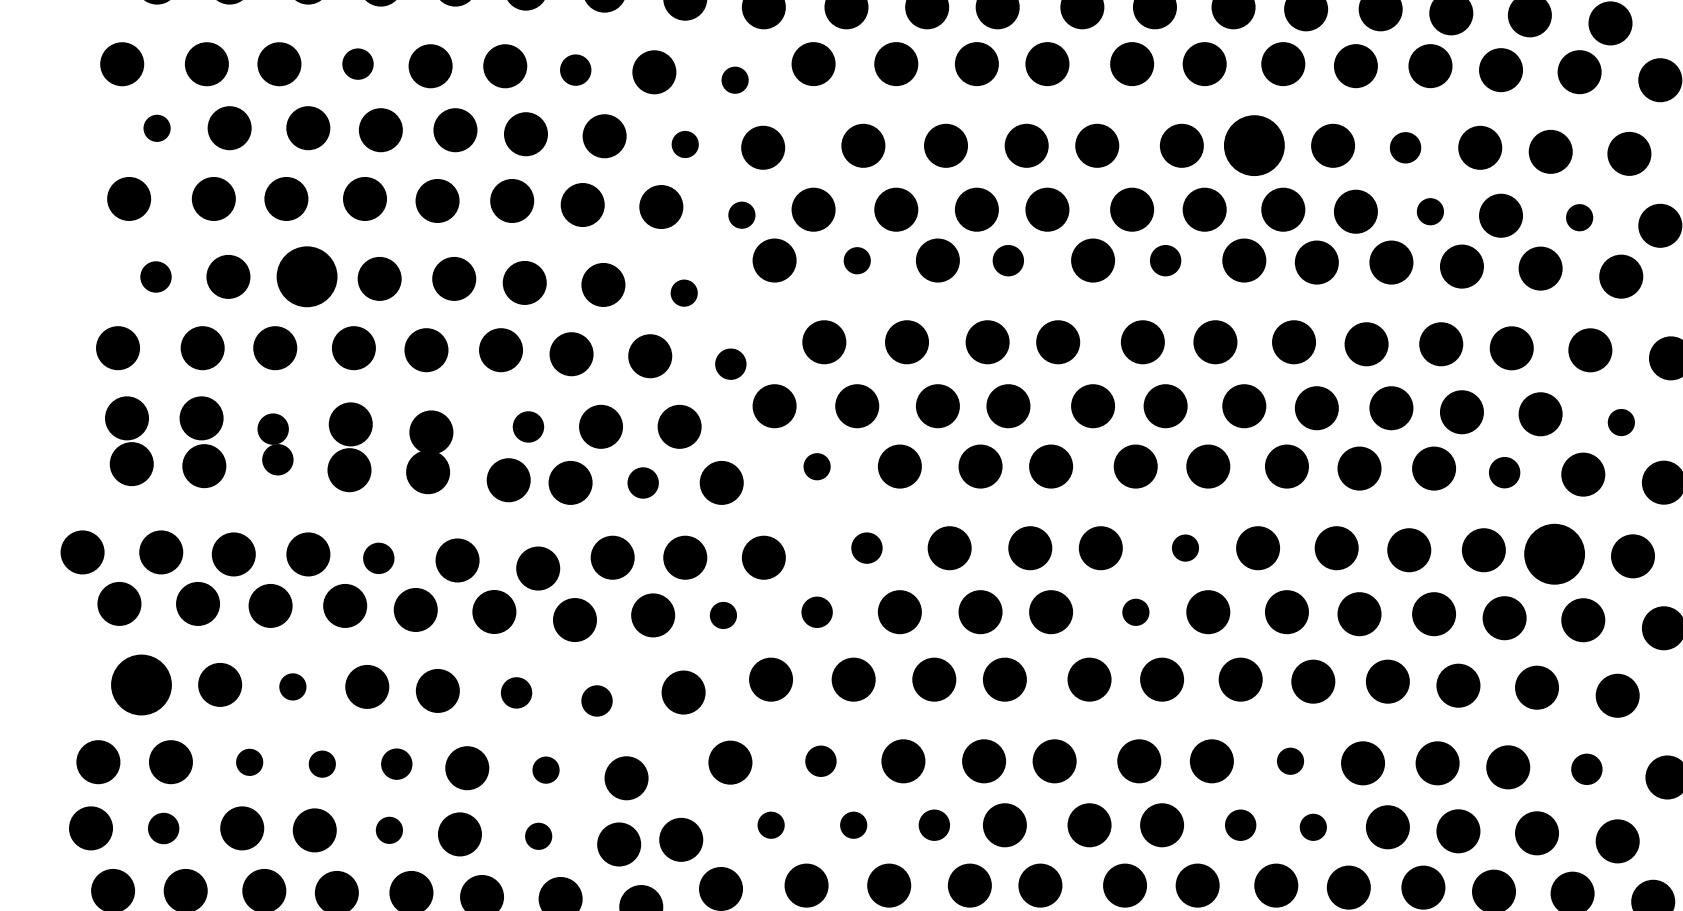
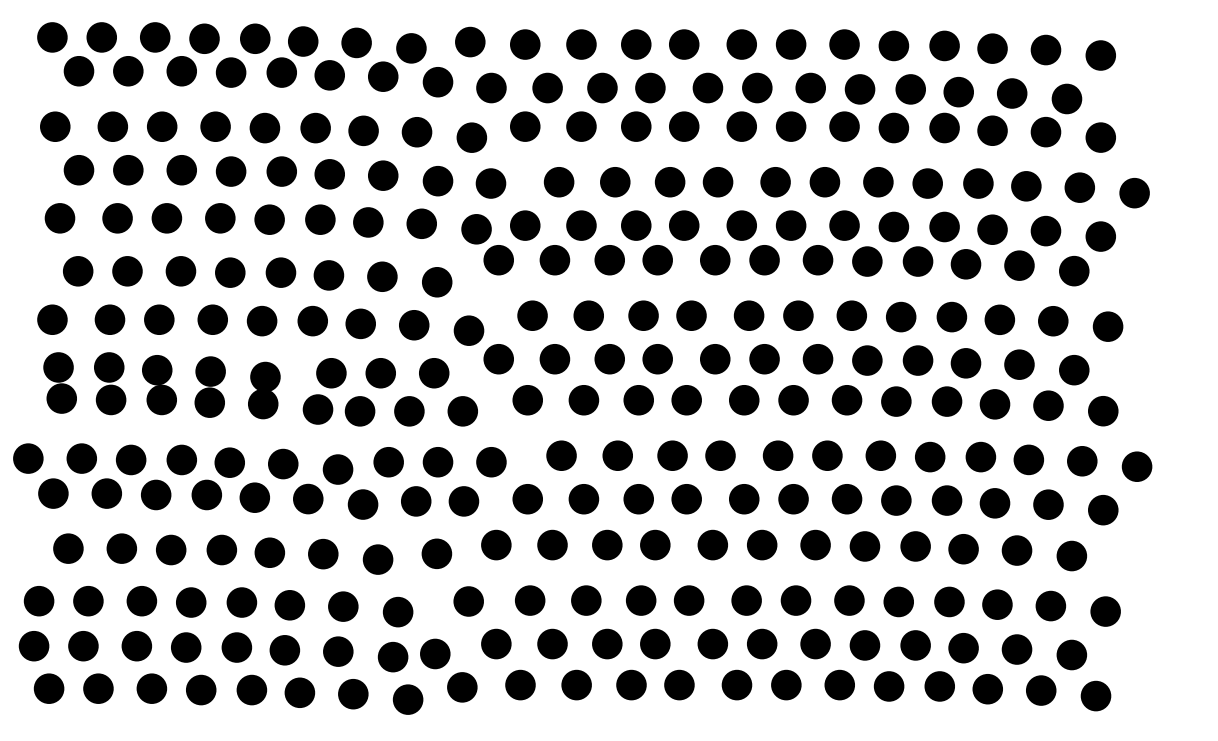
part: (357, 63) -> (215, 126), size x1.43
part: (575, 69) -> (363, 130), size x1.43
part: (734, 80) -> (471, 137), size x1.67
part: (156, 128) -> (78, 170), size x1.67
part: (684, 144) -> (437, 181), size x1.67
part: (1253, 146) -> (824, 182), size x0.71
part: (1405, 147) -> (927, 183), size x1.43
part: (1430, 210) -> (944, 226), size x1.67
part: (741, 215) -> (476, 229), size x1.67
part: (1578, 216) -> (1045, 230), size x1.67
part: (856, 261) -> (554, 260), size x1.67
part: (1008, 261) -> (657, 260), size x1.43
part: (1165, 261) -> (764, 260), size x1.43
part: (156, 277) -> (78, 271), size x1.43
part: (306, 277) -> (180, 271), size x0.71
part: (684, 293) -> (437, 282), size x1.67
part: (730, 363) -> (468, 330), size x1.43
part: (1621, 422) -> (1074, 370), size x1.67
part: (528, 427) -> (331, 373), size x1.43
part: (275, 444) -> (159, 385), size x1.43
part: (816, 466) -> (527, 400), size x1.67
part: (1503, 472) -> (994, 404), size x1.43
part: (643, 483) -> (409, 411), size x1.43
part: (866, 547) -> (561, 455), size x1.43
part: (1184, 547) -> (777, 455), size x1.67
part: (1553, 553) -> (1028, 459), size x0.71
part: (378, 558) -> (229, 462), size x1.43
part: (816, 612) -> (527, 499), size x1.43
part: (1136, 612) -> (744, 499), size x1.67
part: (722, 615) -> (463, 501), size x1.67
part: (141, 684) -> (68, 548), size x0.71
part: (293, 686) -> (171, 549), size x1.67
part: (516, 692) -> (323, 553), size x1.43
part: (596, 700) -> (377, 559), size x1.43
part: (821, 761) -> (530, 600), size x1.43
part: (1290, 761) -> (849, 600), size x1.67
part: (249, 762) -> (141, 601), size x1.67
part: (322, 764) -> (191, 602), size x1.67
part: (396, 764) -> (241, 602), size x1.43
part: (1586, 768) -> (1050, 605), size x1.43
part: (546, 770) -> (343, 606), size x1.67
part: (771, 824) -> (496, 643), size x1.67
part: (853, 824) -> (552, 643), size x1.67
part: (934, 824) -> (607, 643), size x1.43
part: (1240, 824) -> (815, 643), size x1.43
part: (1312, 827) -> (864, 645), size x1.67
part: (163, 828) -> (83, 646), size x1.43
part: (388, 830) -> (236, 647), size x1.67
part: (538, 836) -> (338, 651), size x1.67

